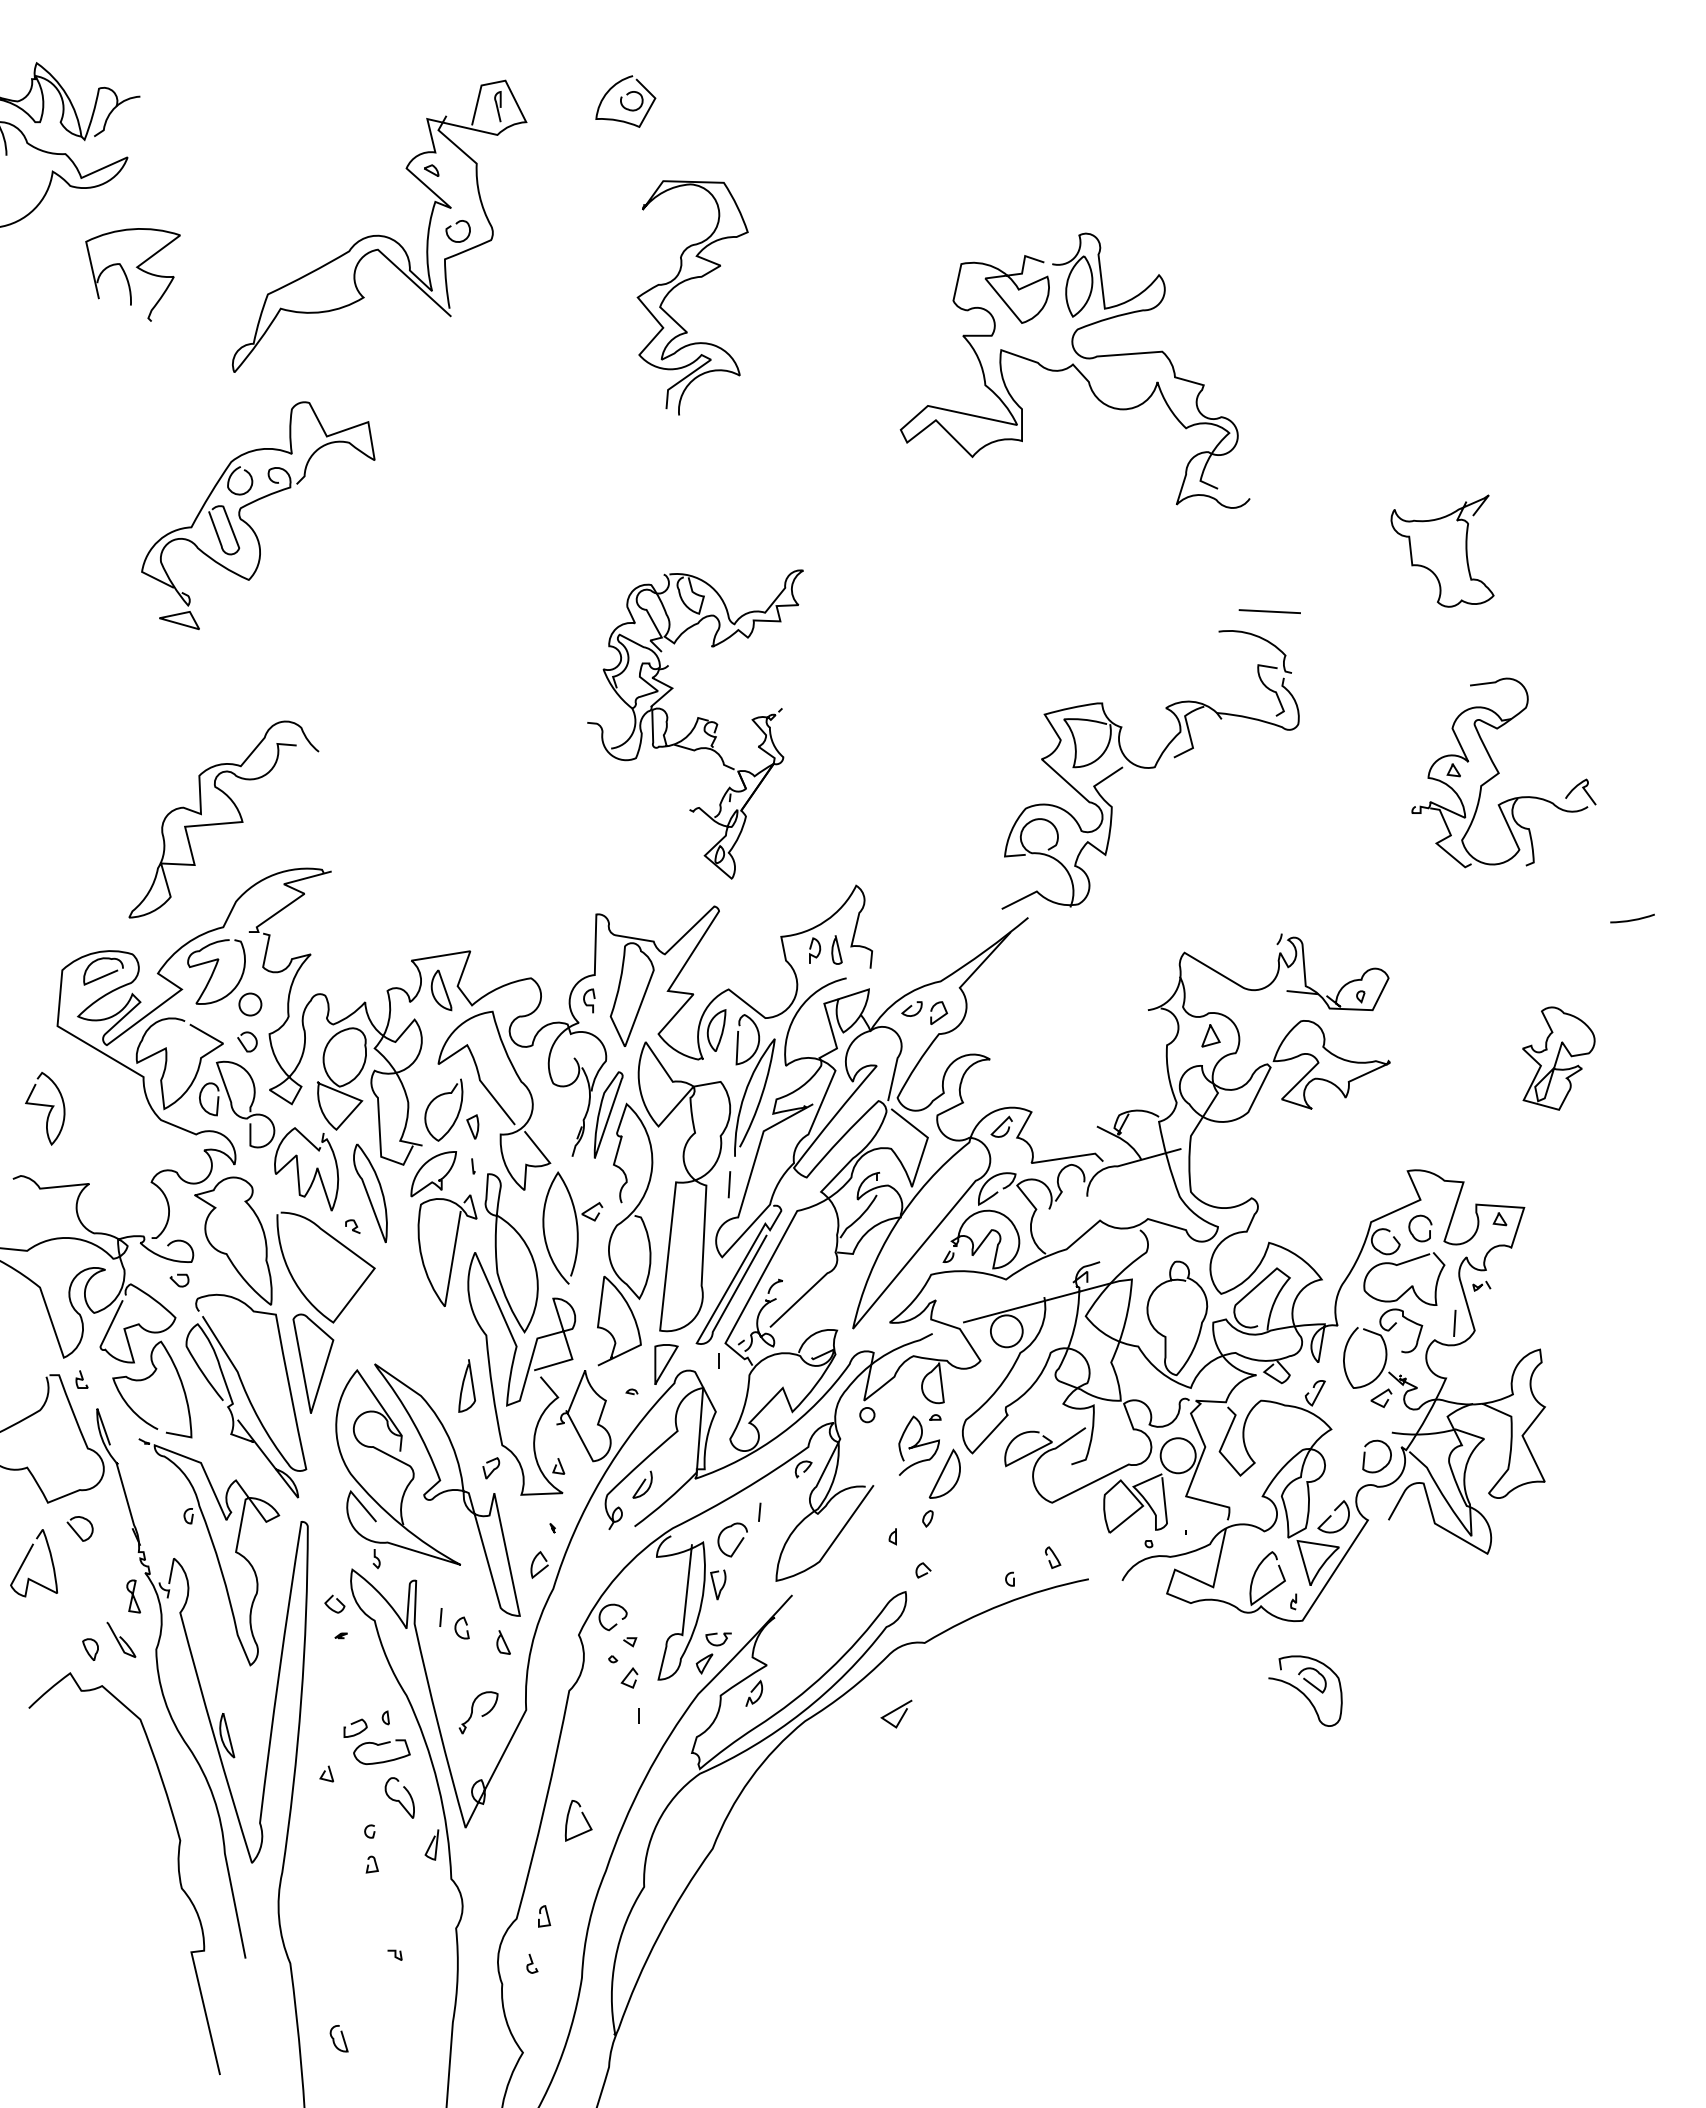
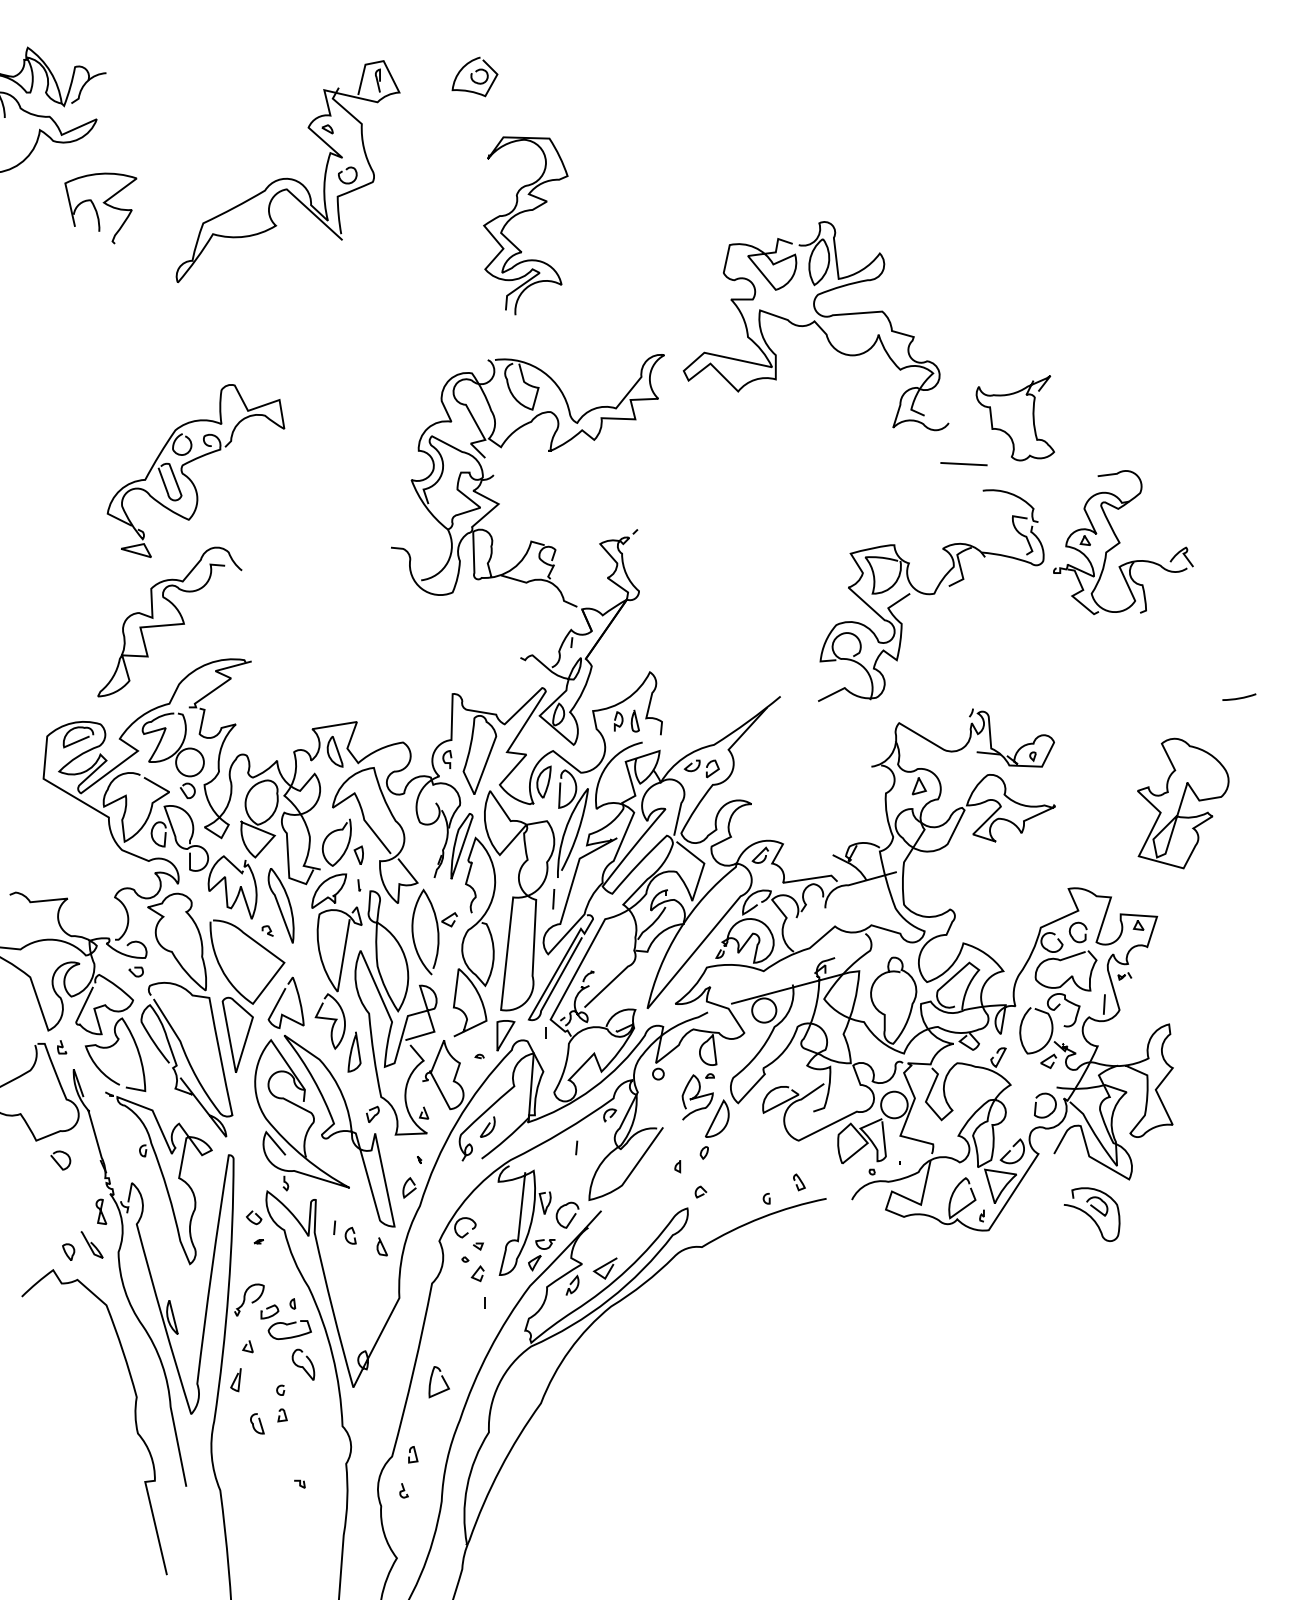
part: (1074, 370) -> (815, 325), moved
part: (249, 524) -> (189, 477), moved
curve: (1428, 567) -> (1004, 430), moved
part: (695, 724) -> (527, 549), size x1.67
part: (1150, 769) -> (931, 595), moved
part: (1503, 772) -> (1123, 542), moved
circle: (250, 1004) -> (190, 762), size x1.67
part: (1558, 1058) -> (1183, 803), size x1.67
curve: (45, 1106) -> (330, 1019), moved
curve: (738, 1543) -> (571, 1217), moved
curve: (27, 1557) -> (281, 998), moved
part: (1305, 1690) -> (1092, 1214), moved
line: (895, 1711) -> (604, 1266), moved
curve: (481, 1715) -> (251, 1302), moved
curve: (431, 1844) -> (235, 1379), moved
curve: (334, 2038) -> (253, 1423), moved

